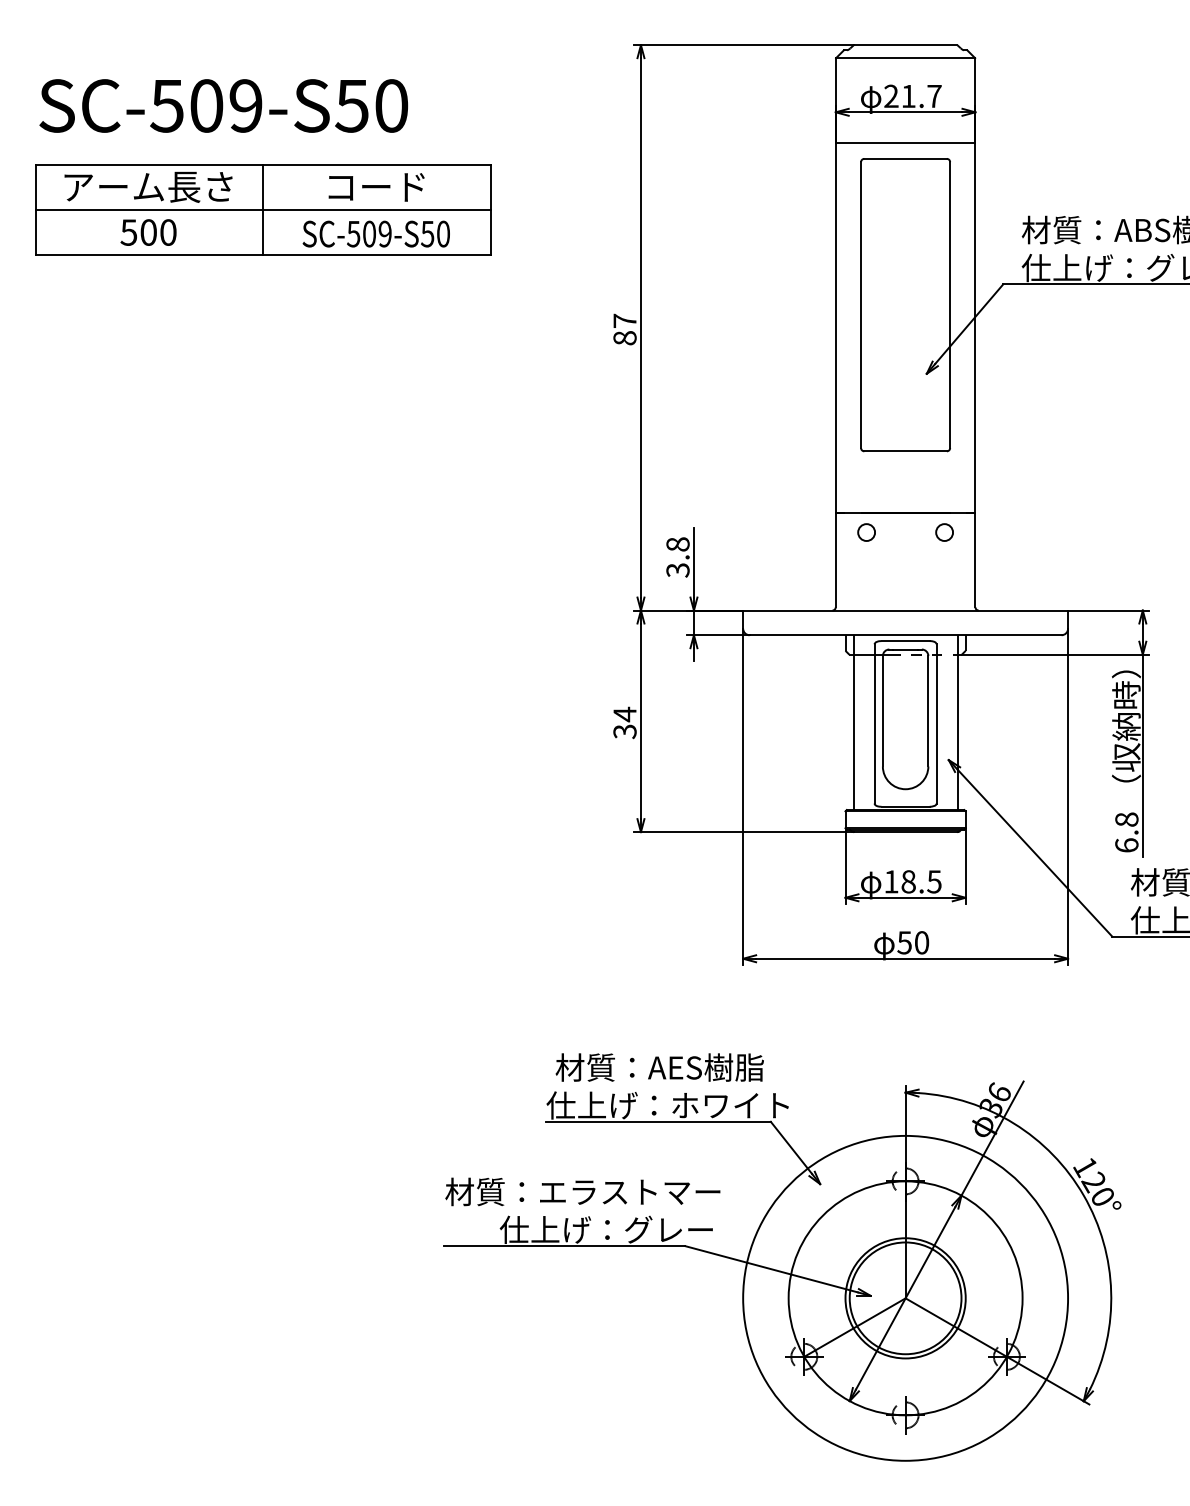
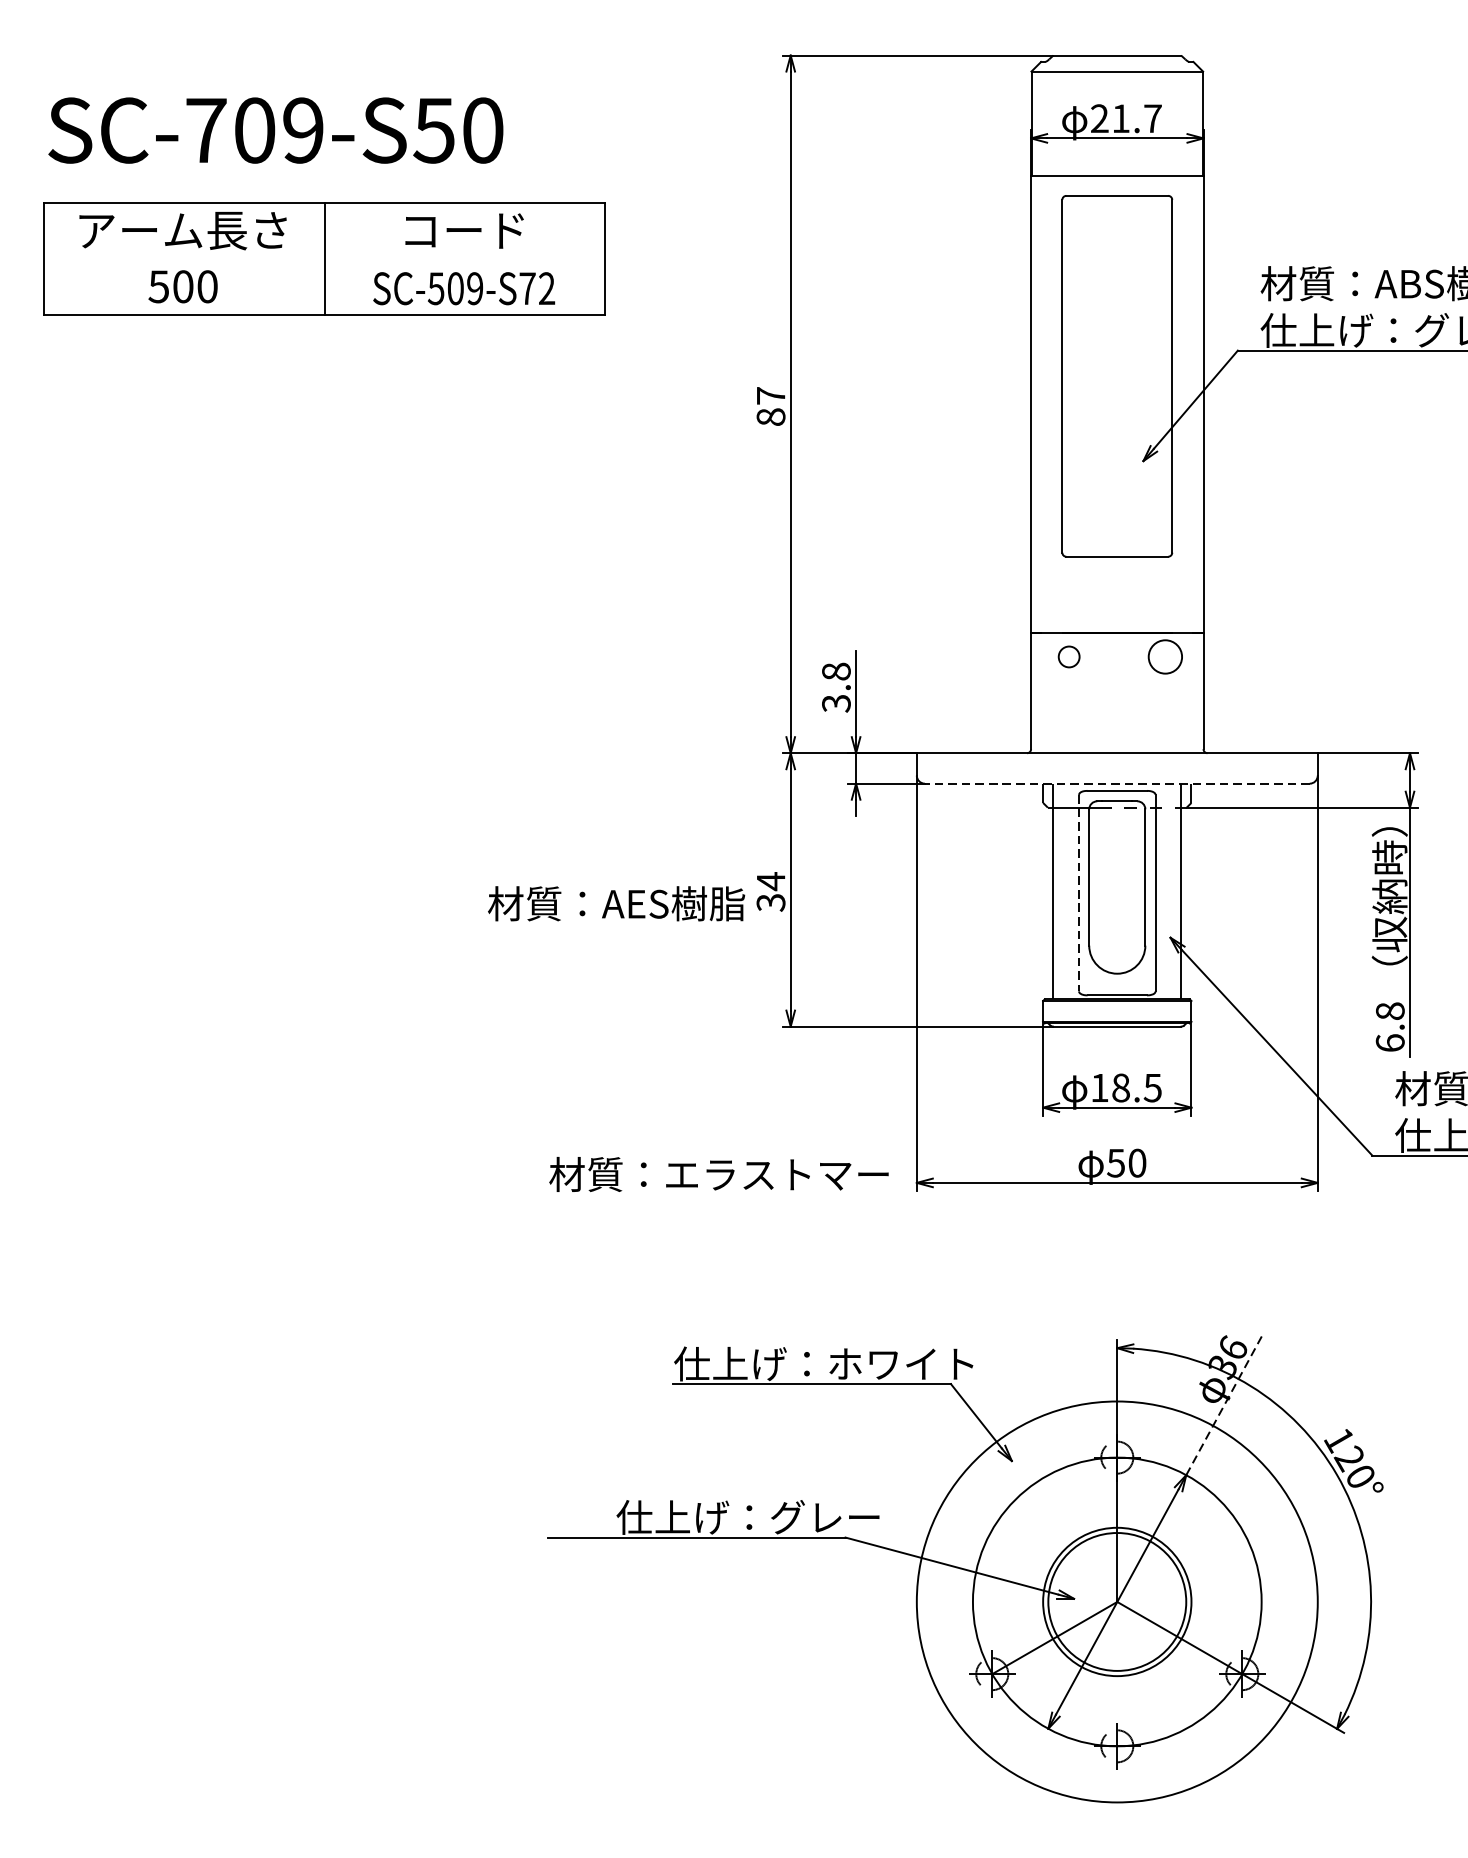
text: (166, 106) -> (205, 131), SC-509-S50 -> SC-709-S50
line: (262, 209) -> (323, 258), removed
text: (435, 233) -> (537, 287), SC-509-S50 -> SC-509-S72
circle: (944, 532) -> (1165, 656), size x1.6
line: (905, 635) -> (1117, 784), solid -> dashed
line: (874, 723) -> (1078, 892), solid -> dashed
text: (659, 1067) -> (616, 903), moved
line: (992, 1138) -> (1224, 1404), solid -> dashed
text: (582, 1191) -> (718, 1173), moved

